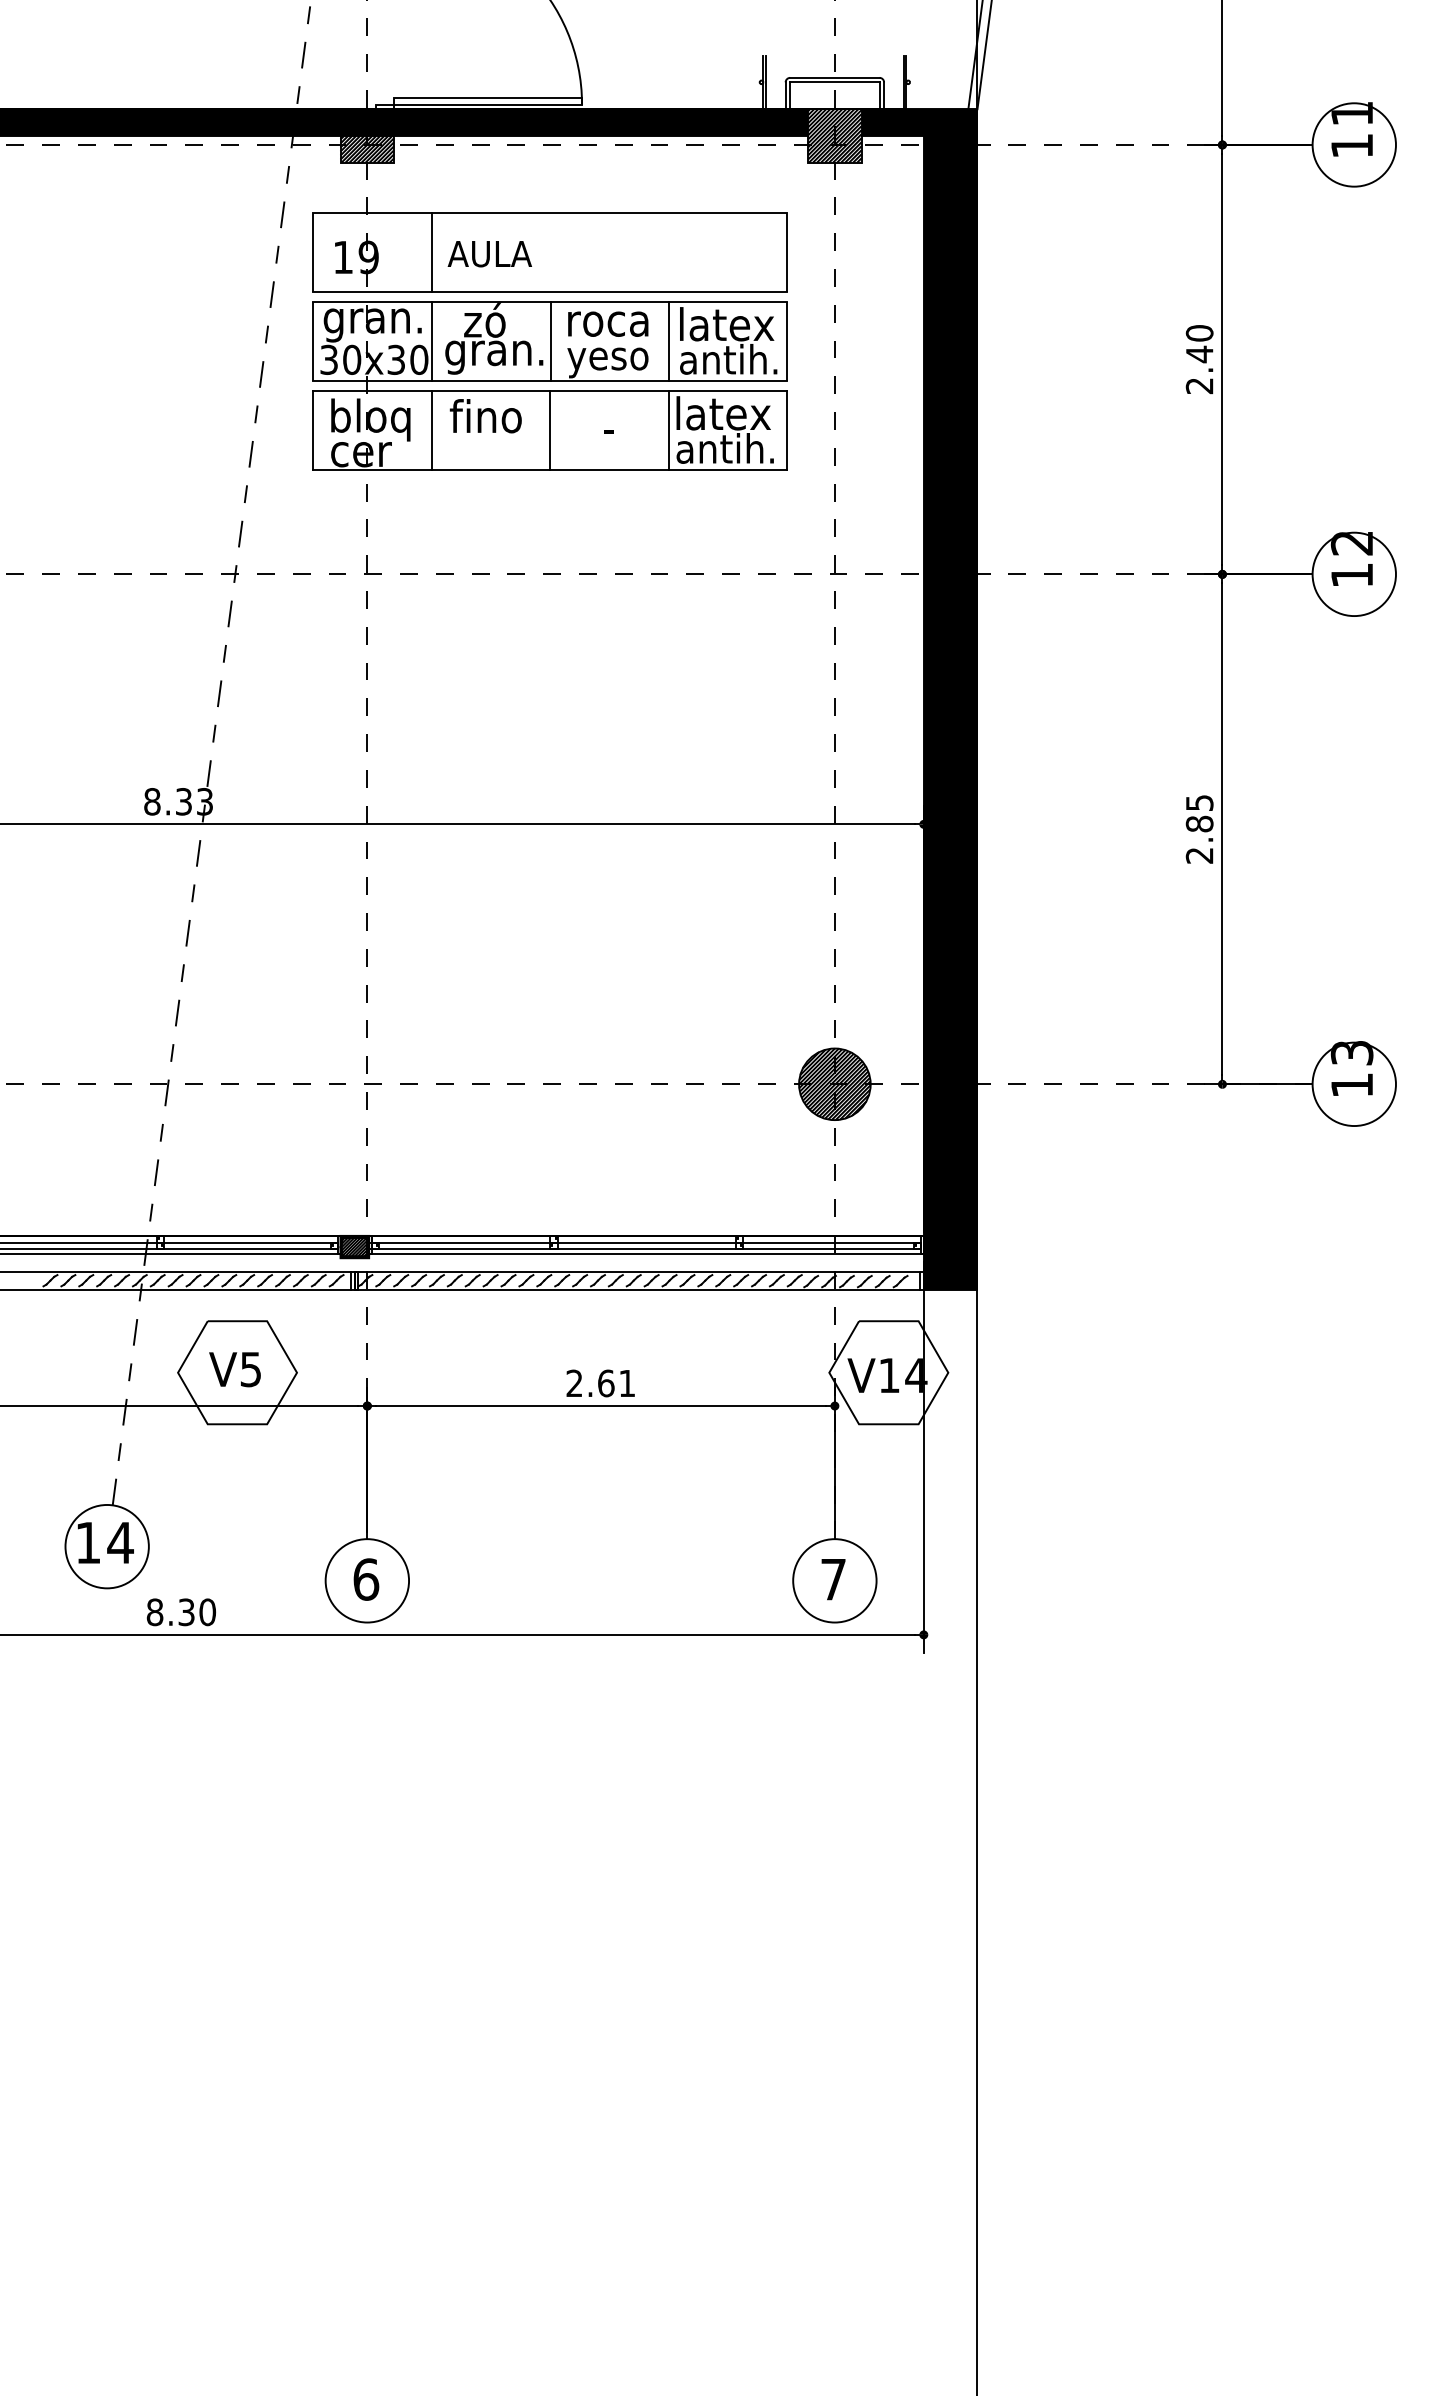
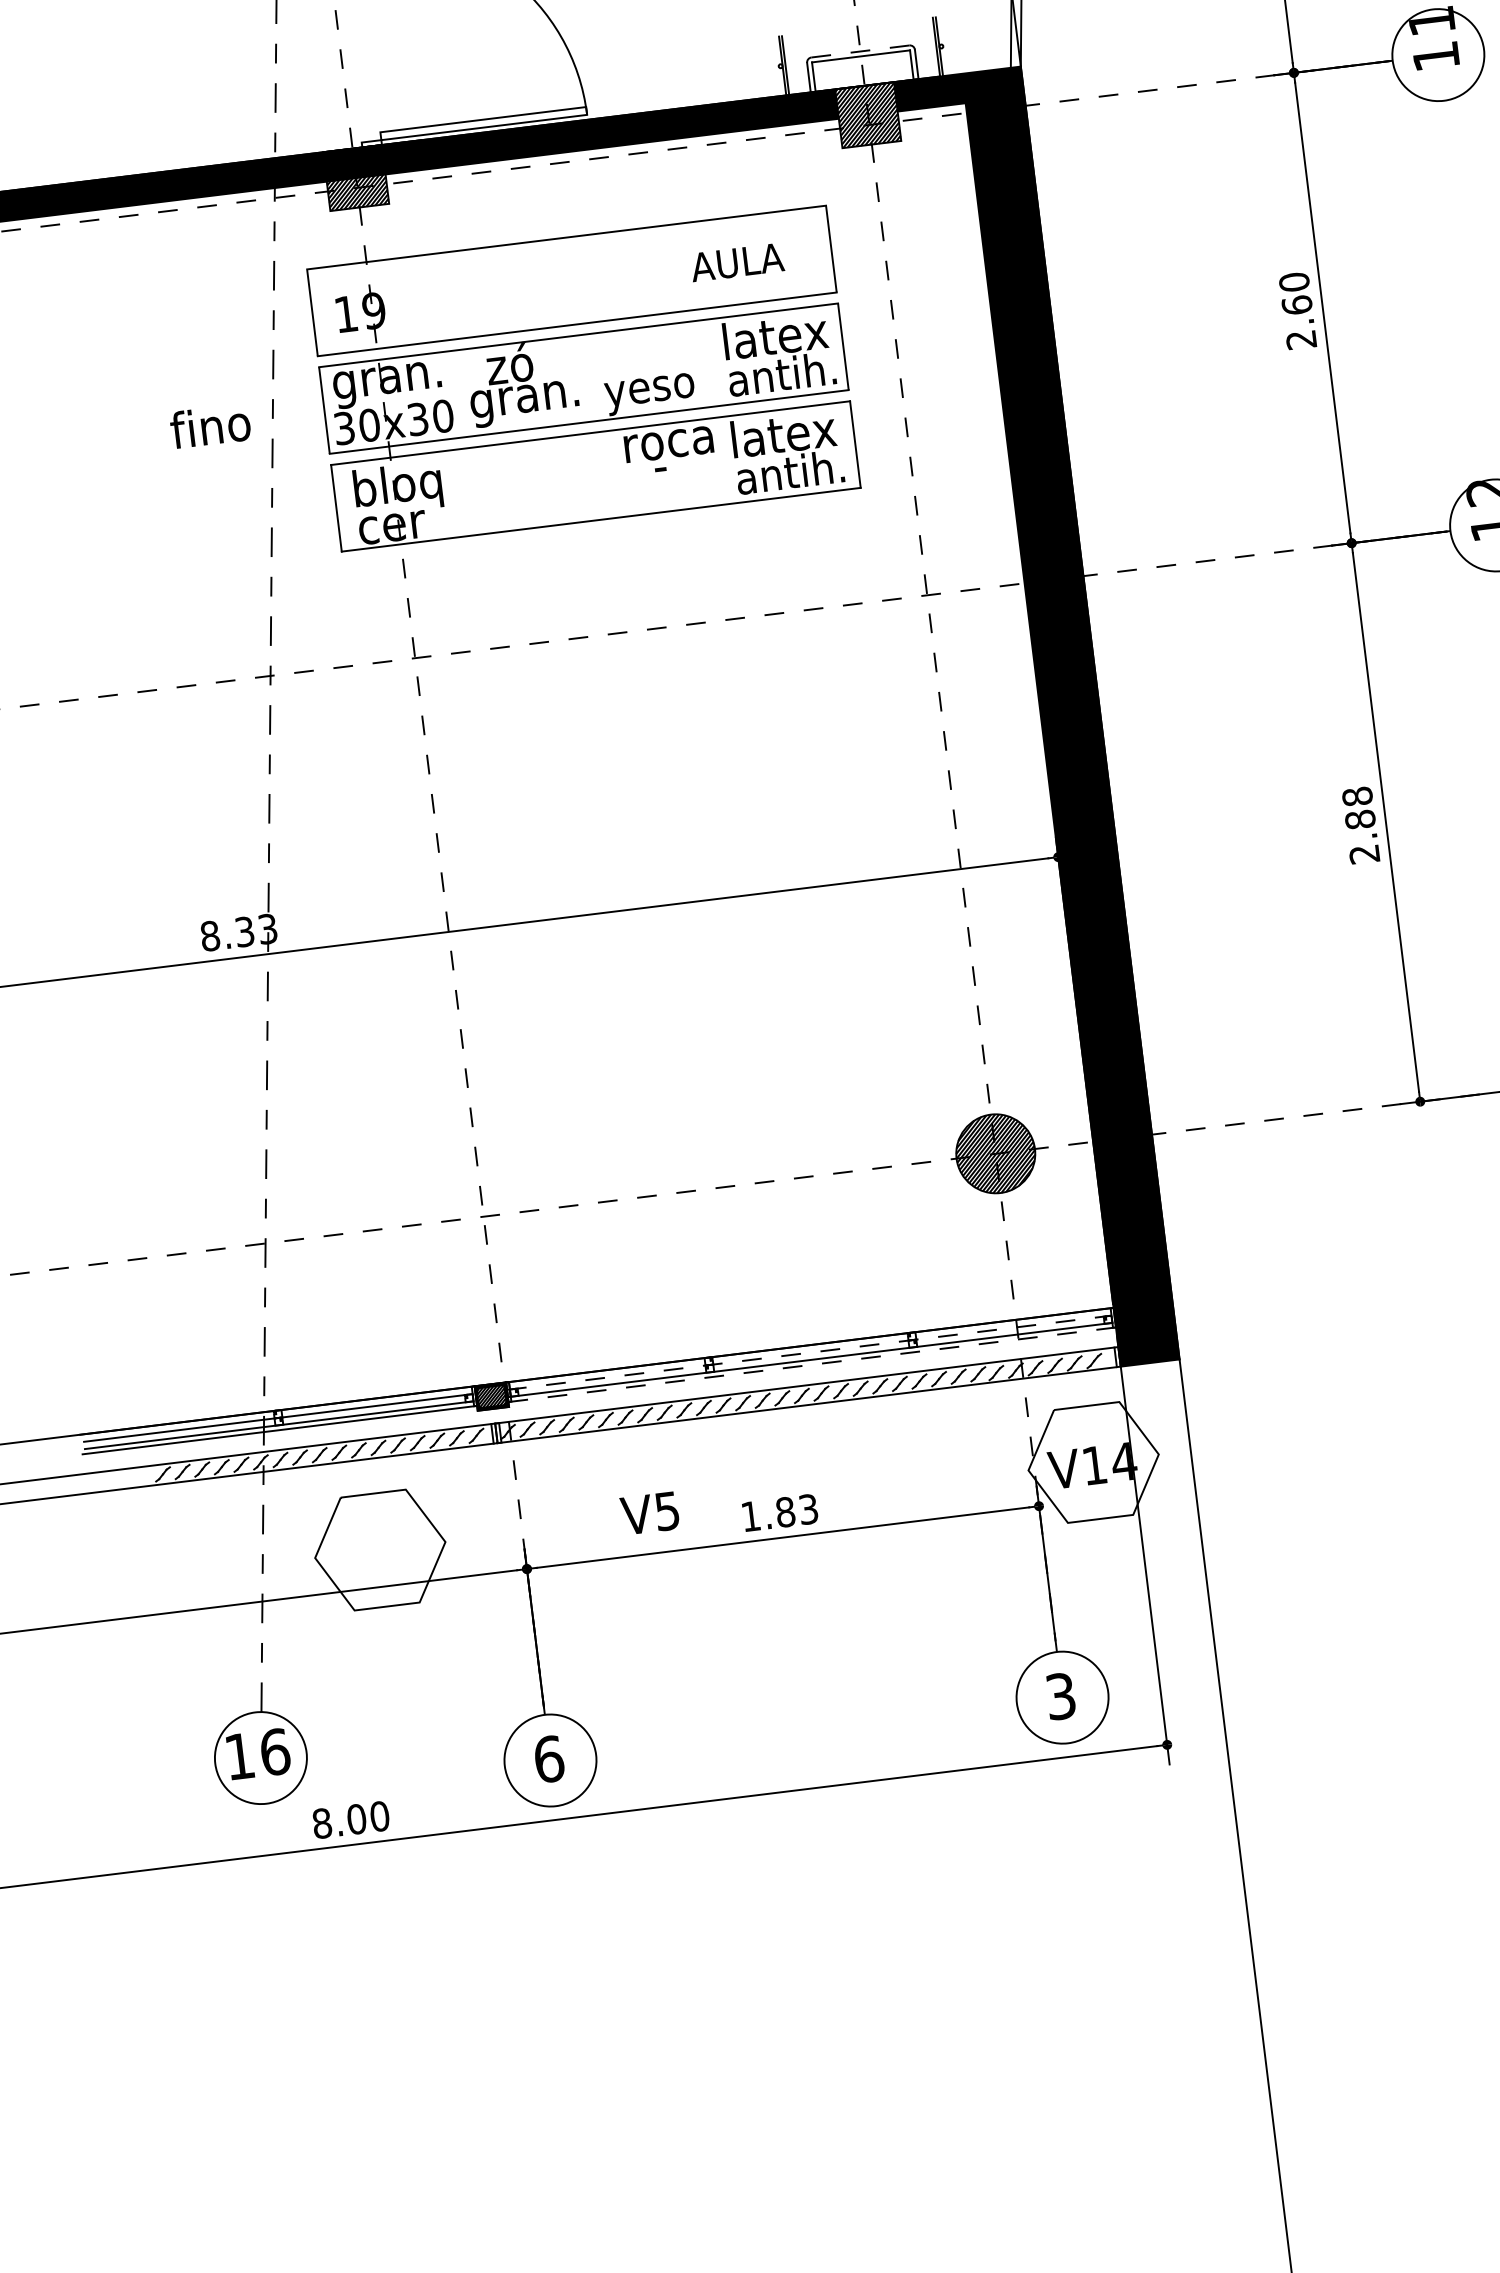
line: (834, 77) -> (859, 51), solid -> dashed
line: (431, 252) -> (442, 296), removed
text: (489, 254) -> (737, 263), moved
text: (608, 323) -> (669, 443), moved
line: (431, 341) -> (454, 394), removed
line: (550, 341) -> (584, 378), removed
line: (669, 341) -> (714, 362), removed
text: (1199, 354) -> (1296, 305), 2.40 -> 2.60
text: (485, 416) -> (210, 426), moved
line: (431, 430) -> (466, 491), removed
line: (550, 430) -> (596, 475), removed
line: (669, 430) -> (726, 459), removed
text: (1199, 802) -> (1357, 796), 2.85 -> 2.88
line: (645, 1242) -> (809, 1352), solid -> dashed
line: (646, 1253) -> (812, 1364), solid -> dashed
text: (234, 1369) -> (649, 1513), moved
text: (600, 1383) -> (779, 1513), 2.61 -> 1.83
text: (120, 1542) -> (274, 1751), 14 -> 16
text: (833, 1579) -> (1060, 1696), 7 -> 3
text: (186, 1612) -> (356, 1819), 8.30 -> 8.00

